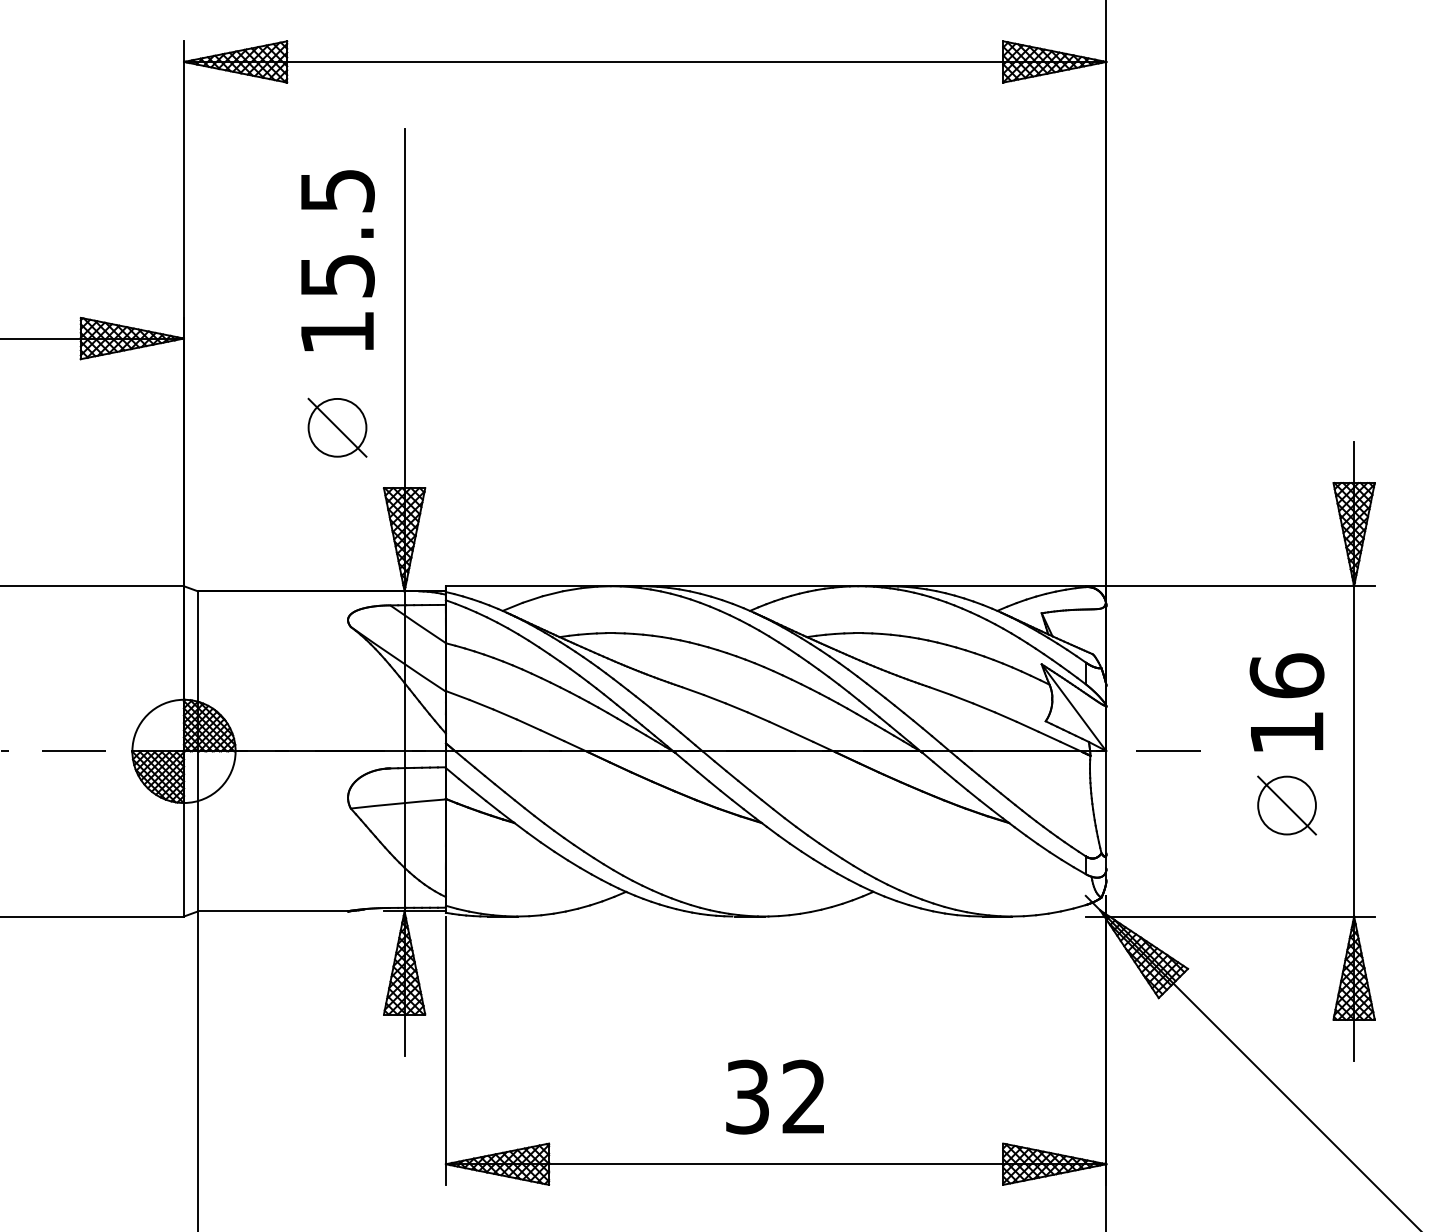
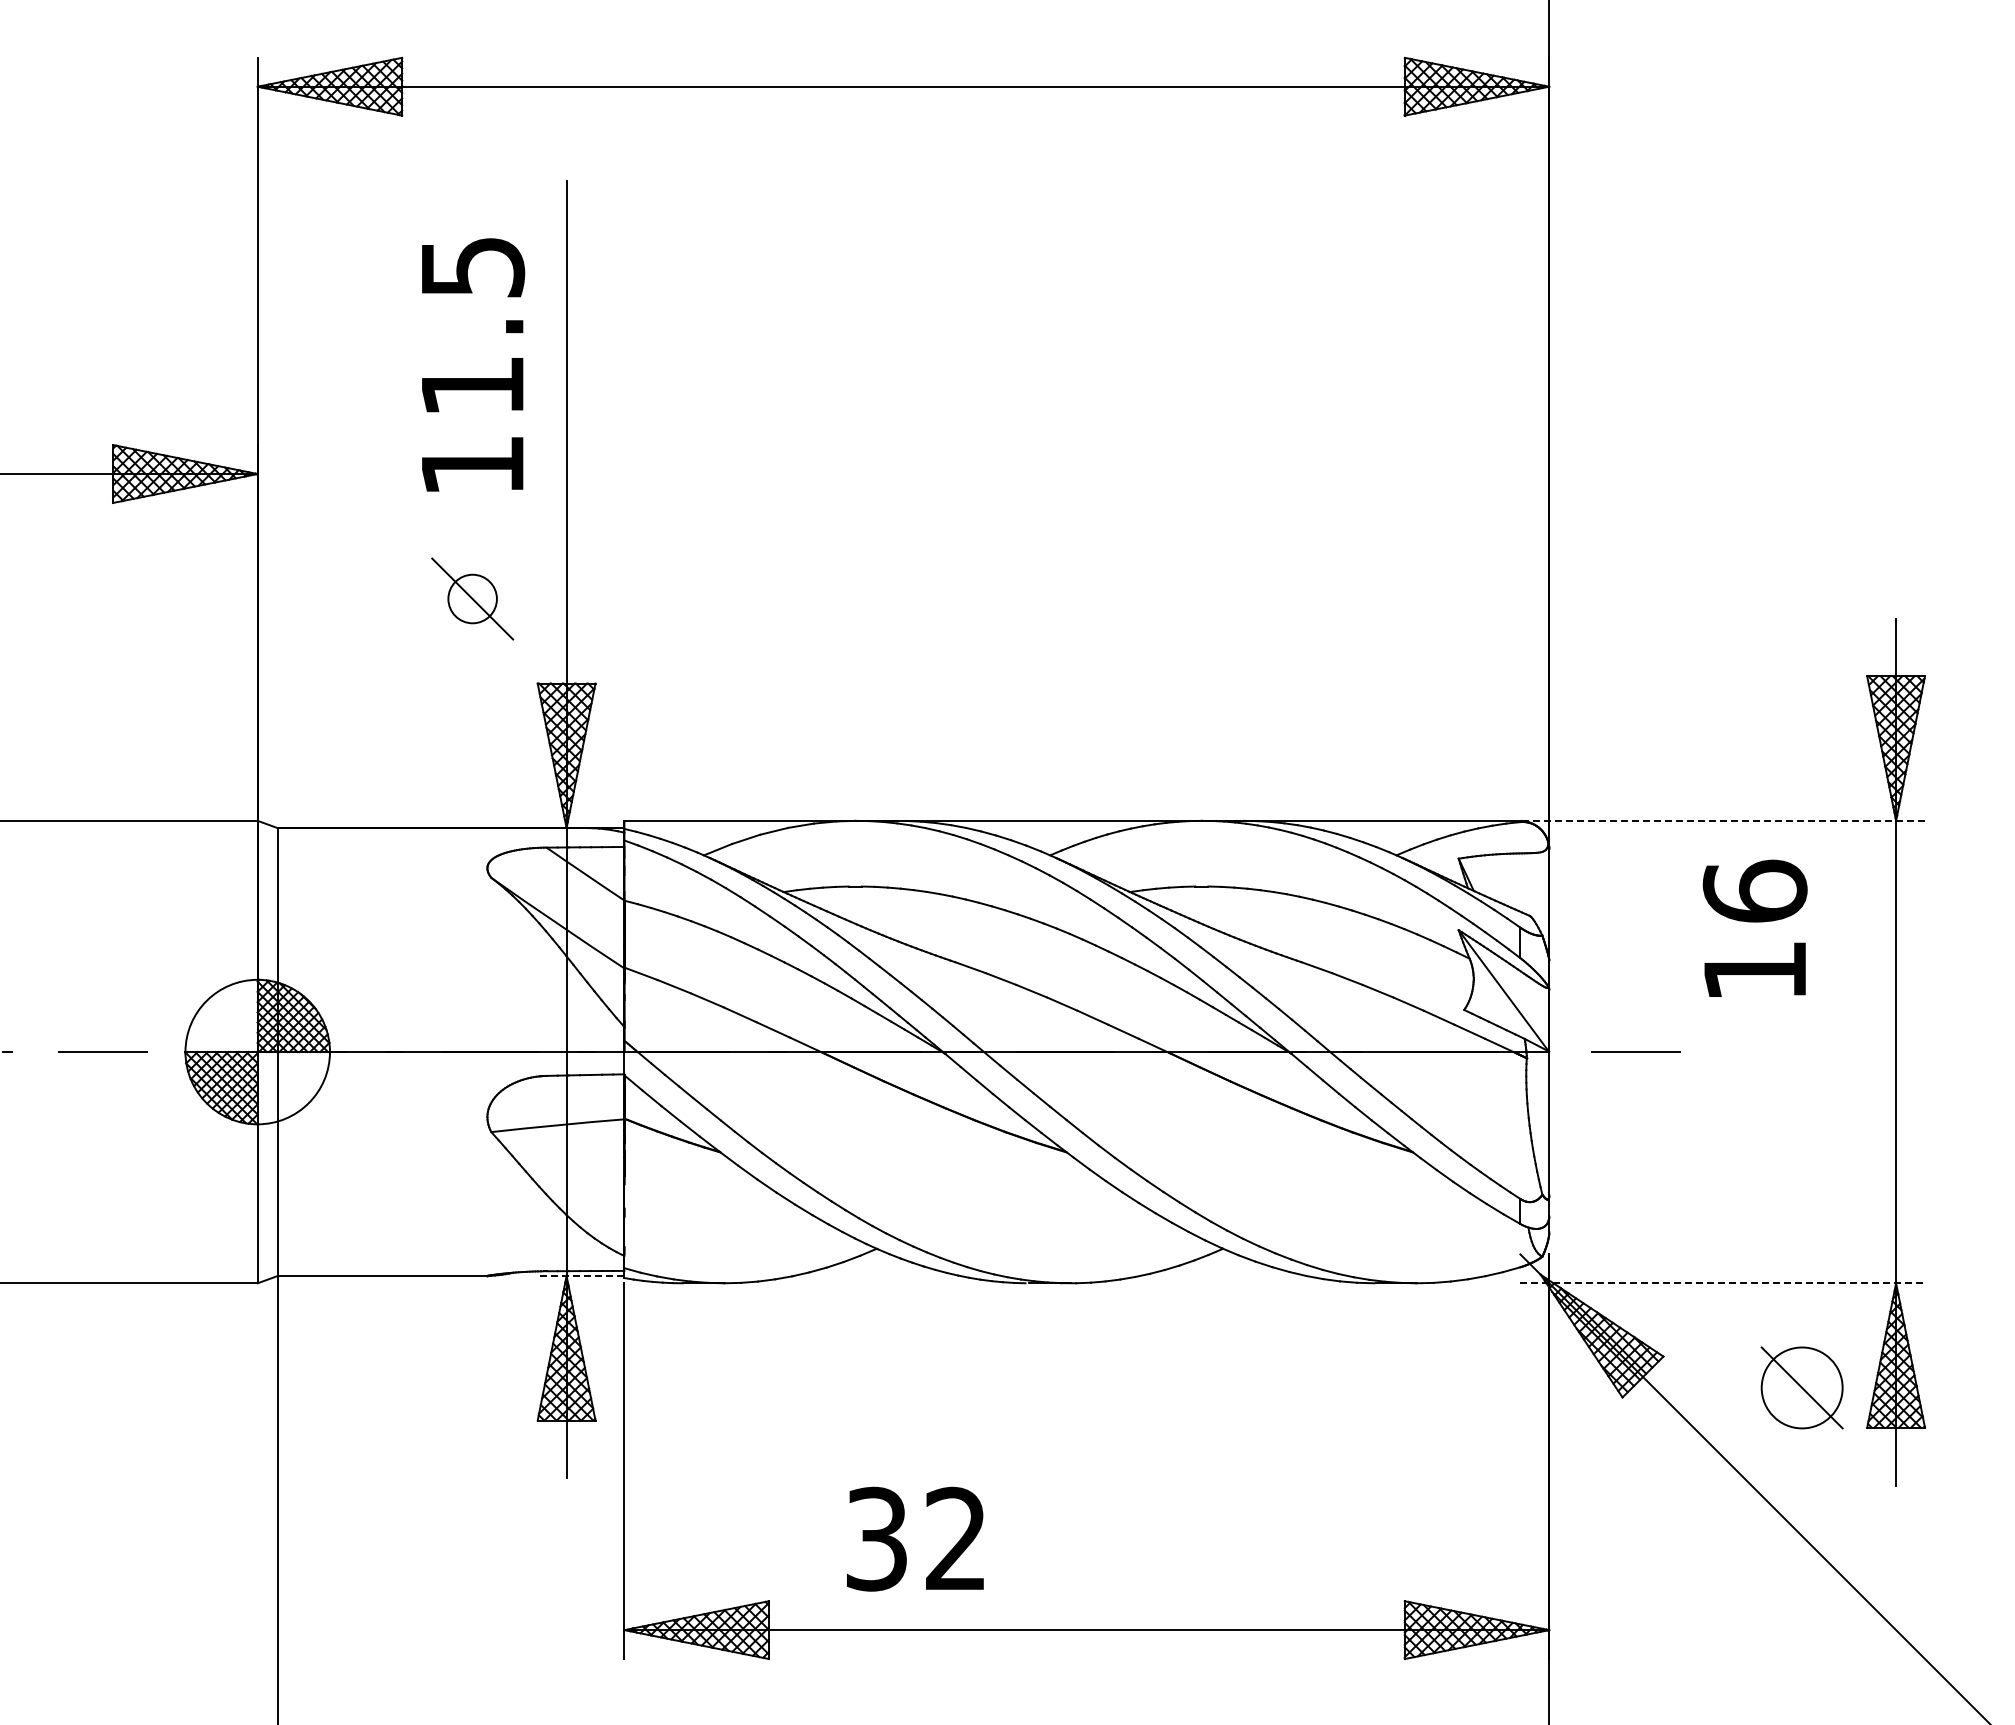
text: (338, 276) -> (473, 386), 15.5 -> 11.5
circle: (337, 427) -> (472, 598), size x0.6
line: (1230, 586) -> (1722, 820), solid -> dashed
text: (1286, 701) -> (1754, 927), moved
part: (1286, 805) -> (1801, 1387), moved
line: (414, 911) -> (580, 1276), solid -> dashed
line: (1230, 916) -> (1723, 1283), solid -> dashed
text: (775, 1096) -> (915, 1538), moved

